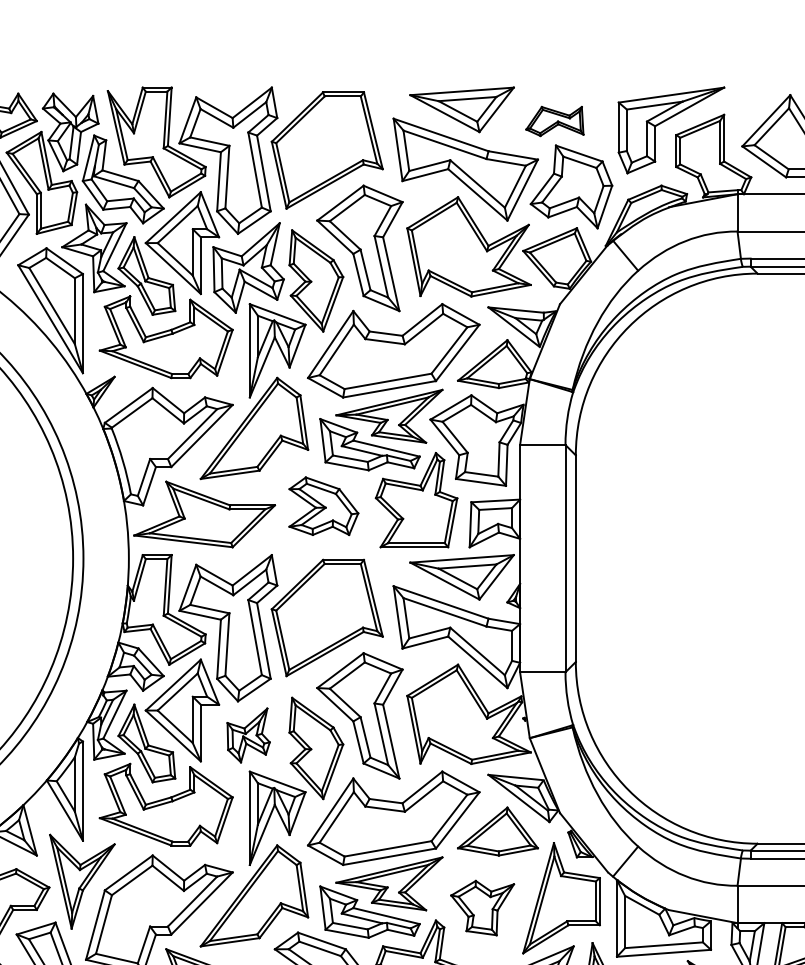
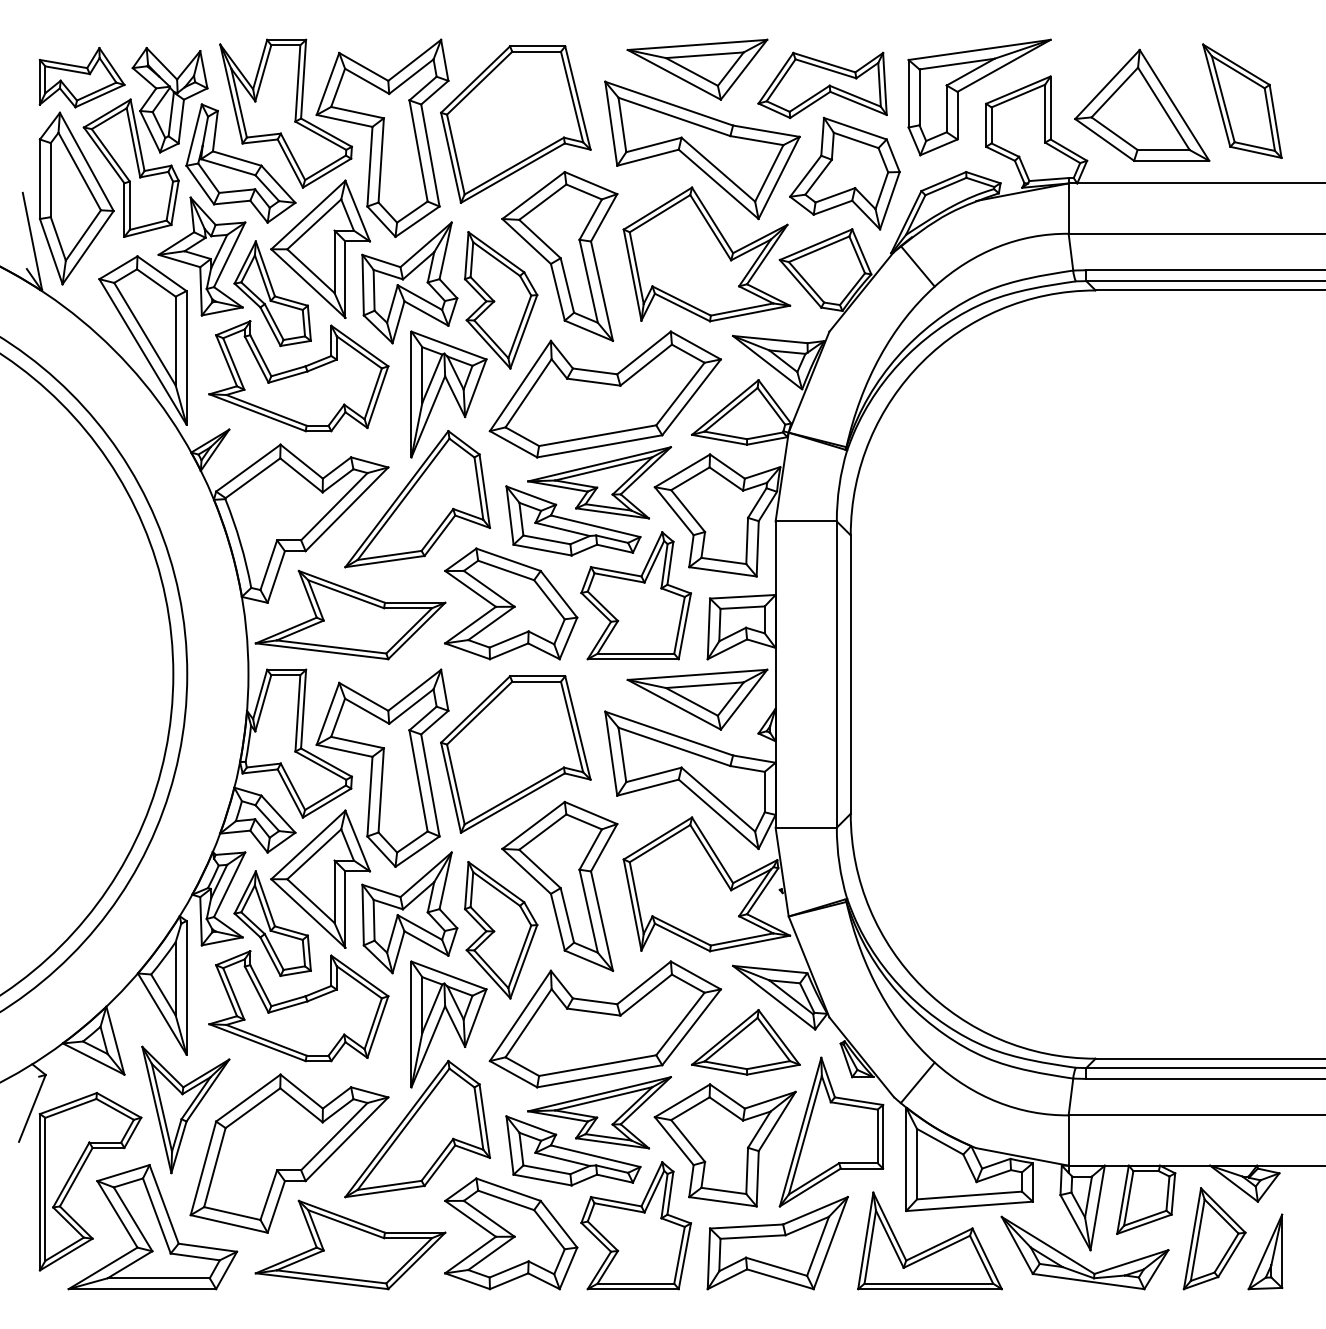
part: (554, 121) -> (822, 85), size x1.67
part: (324, 505) -> (511, 603), size x1.43
part: (248, 735) -> (409, 912), size x1.67
part: (482, 908) -> (724, 1145), size x1.67

